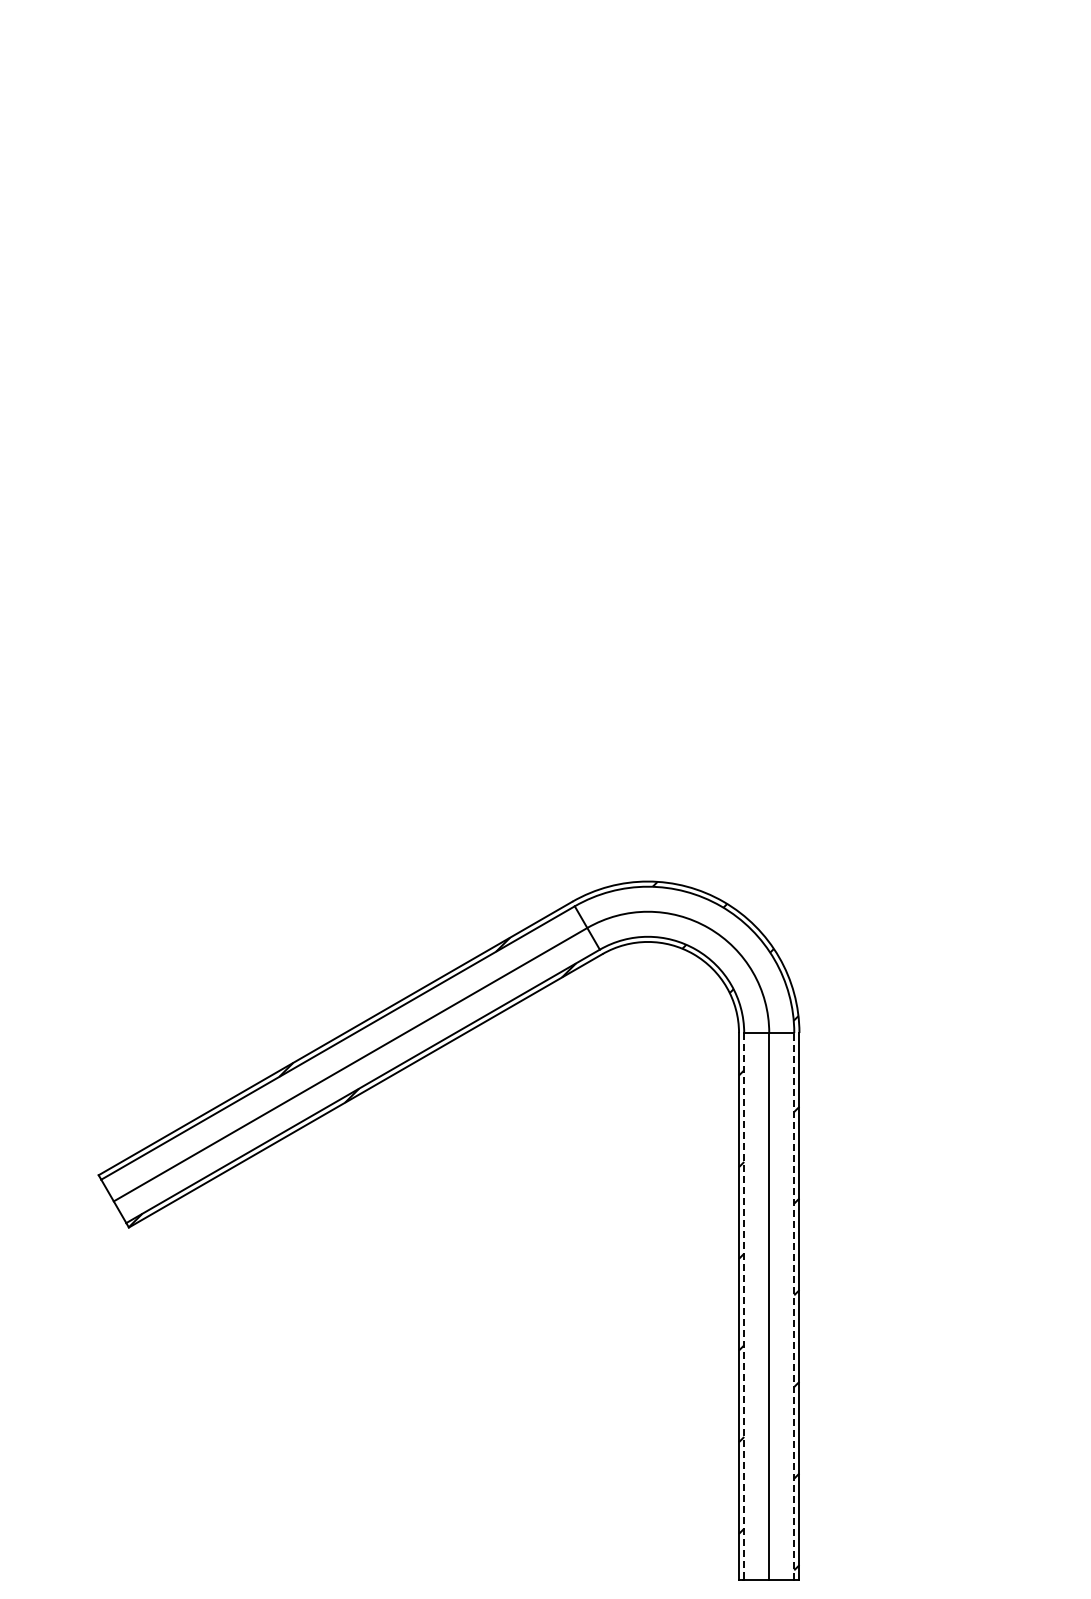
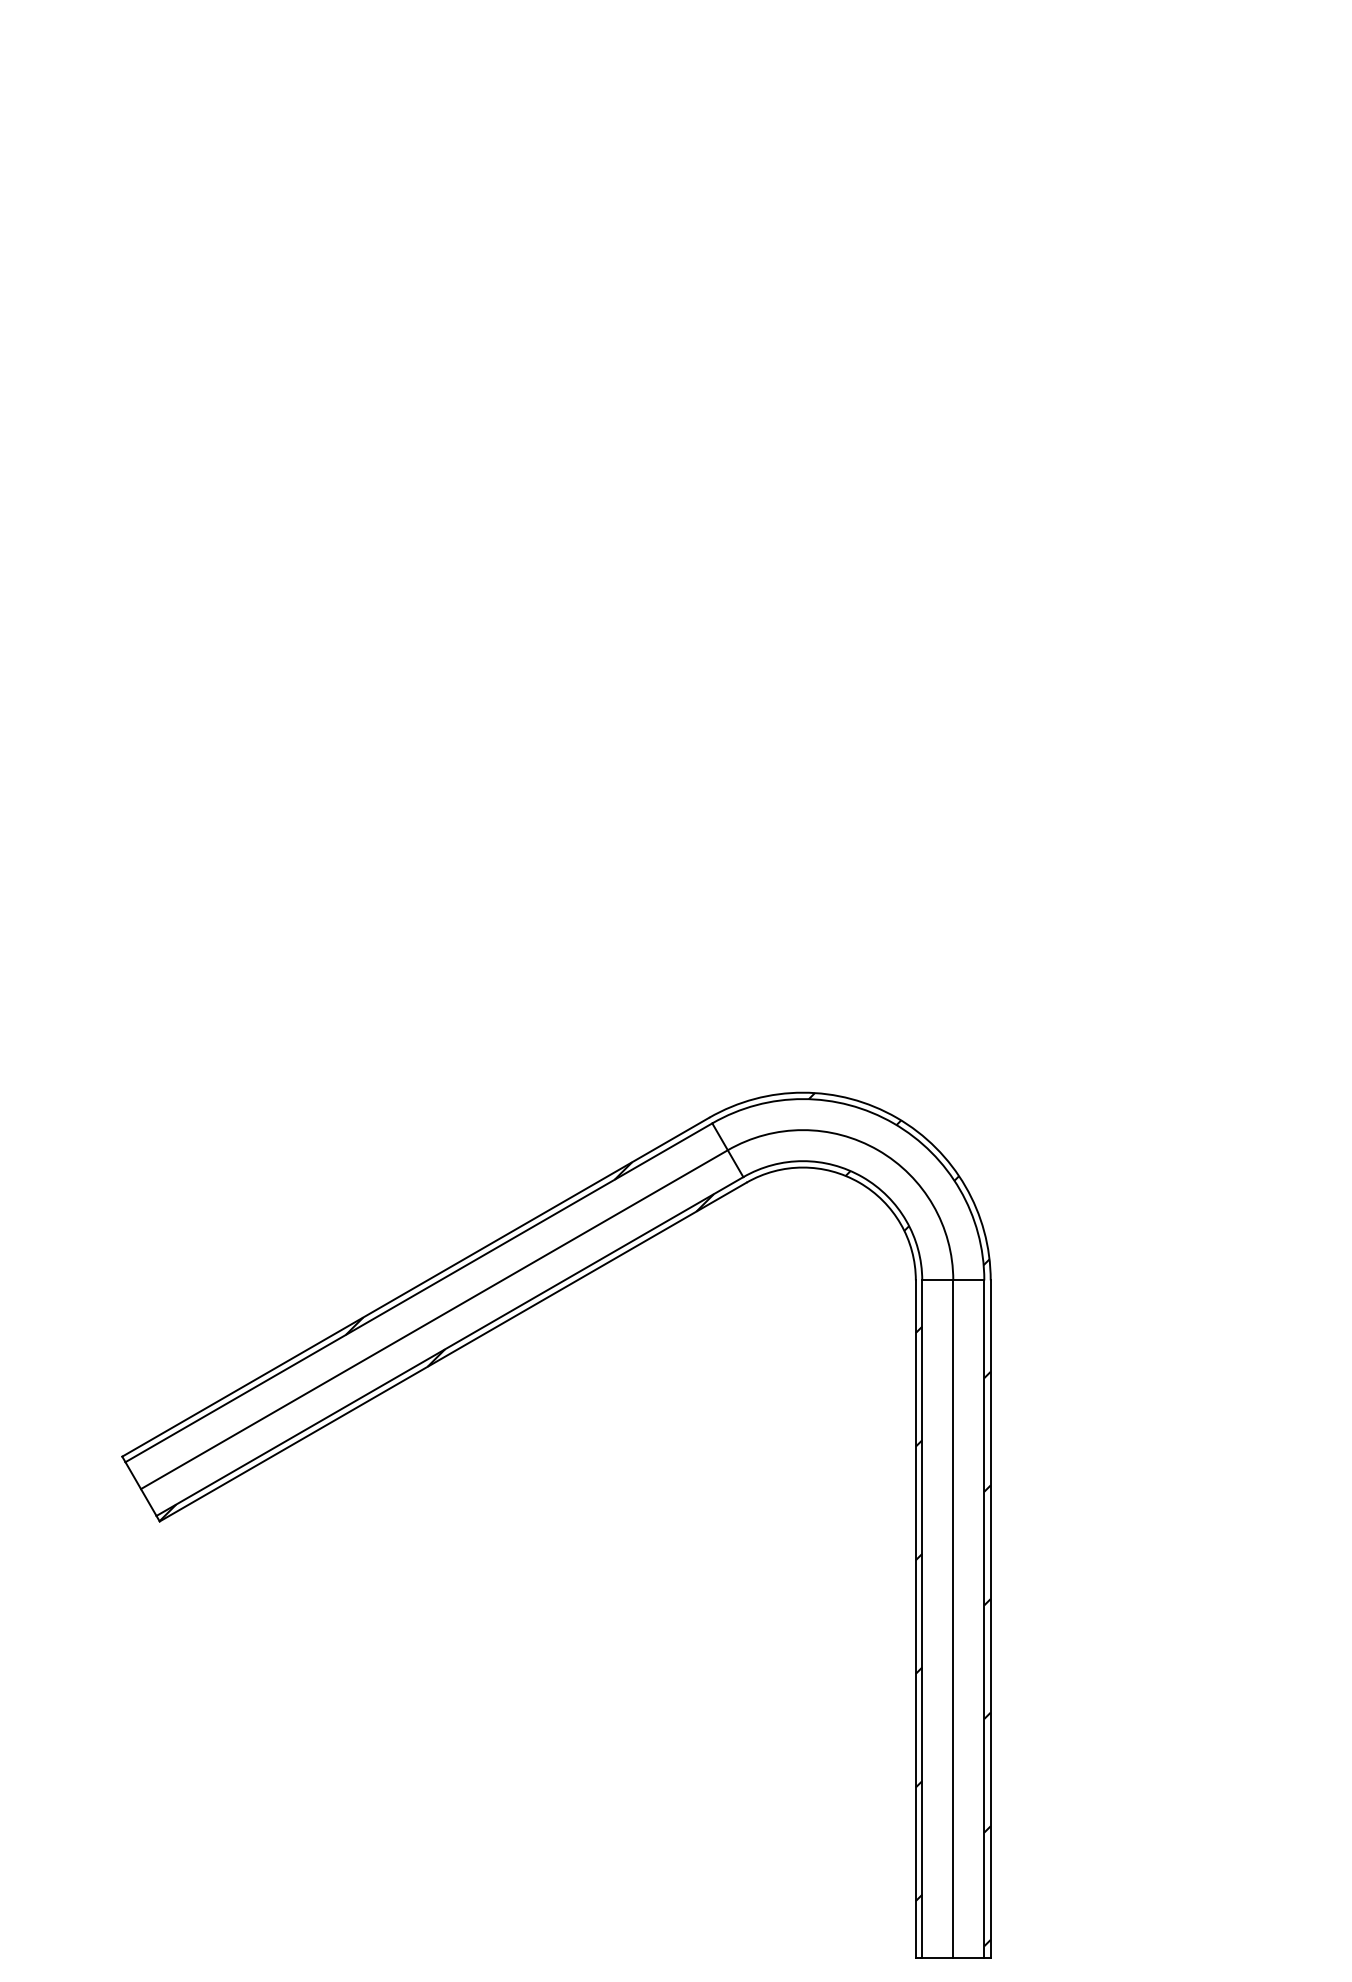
line: (794, 1305) -> (984, 1618), dashed -> solid
line: (744, 1306) -> (922, 1619), dashed -> solid

